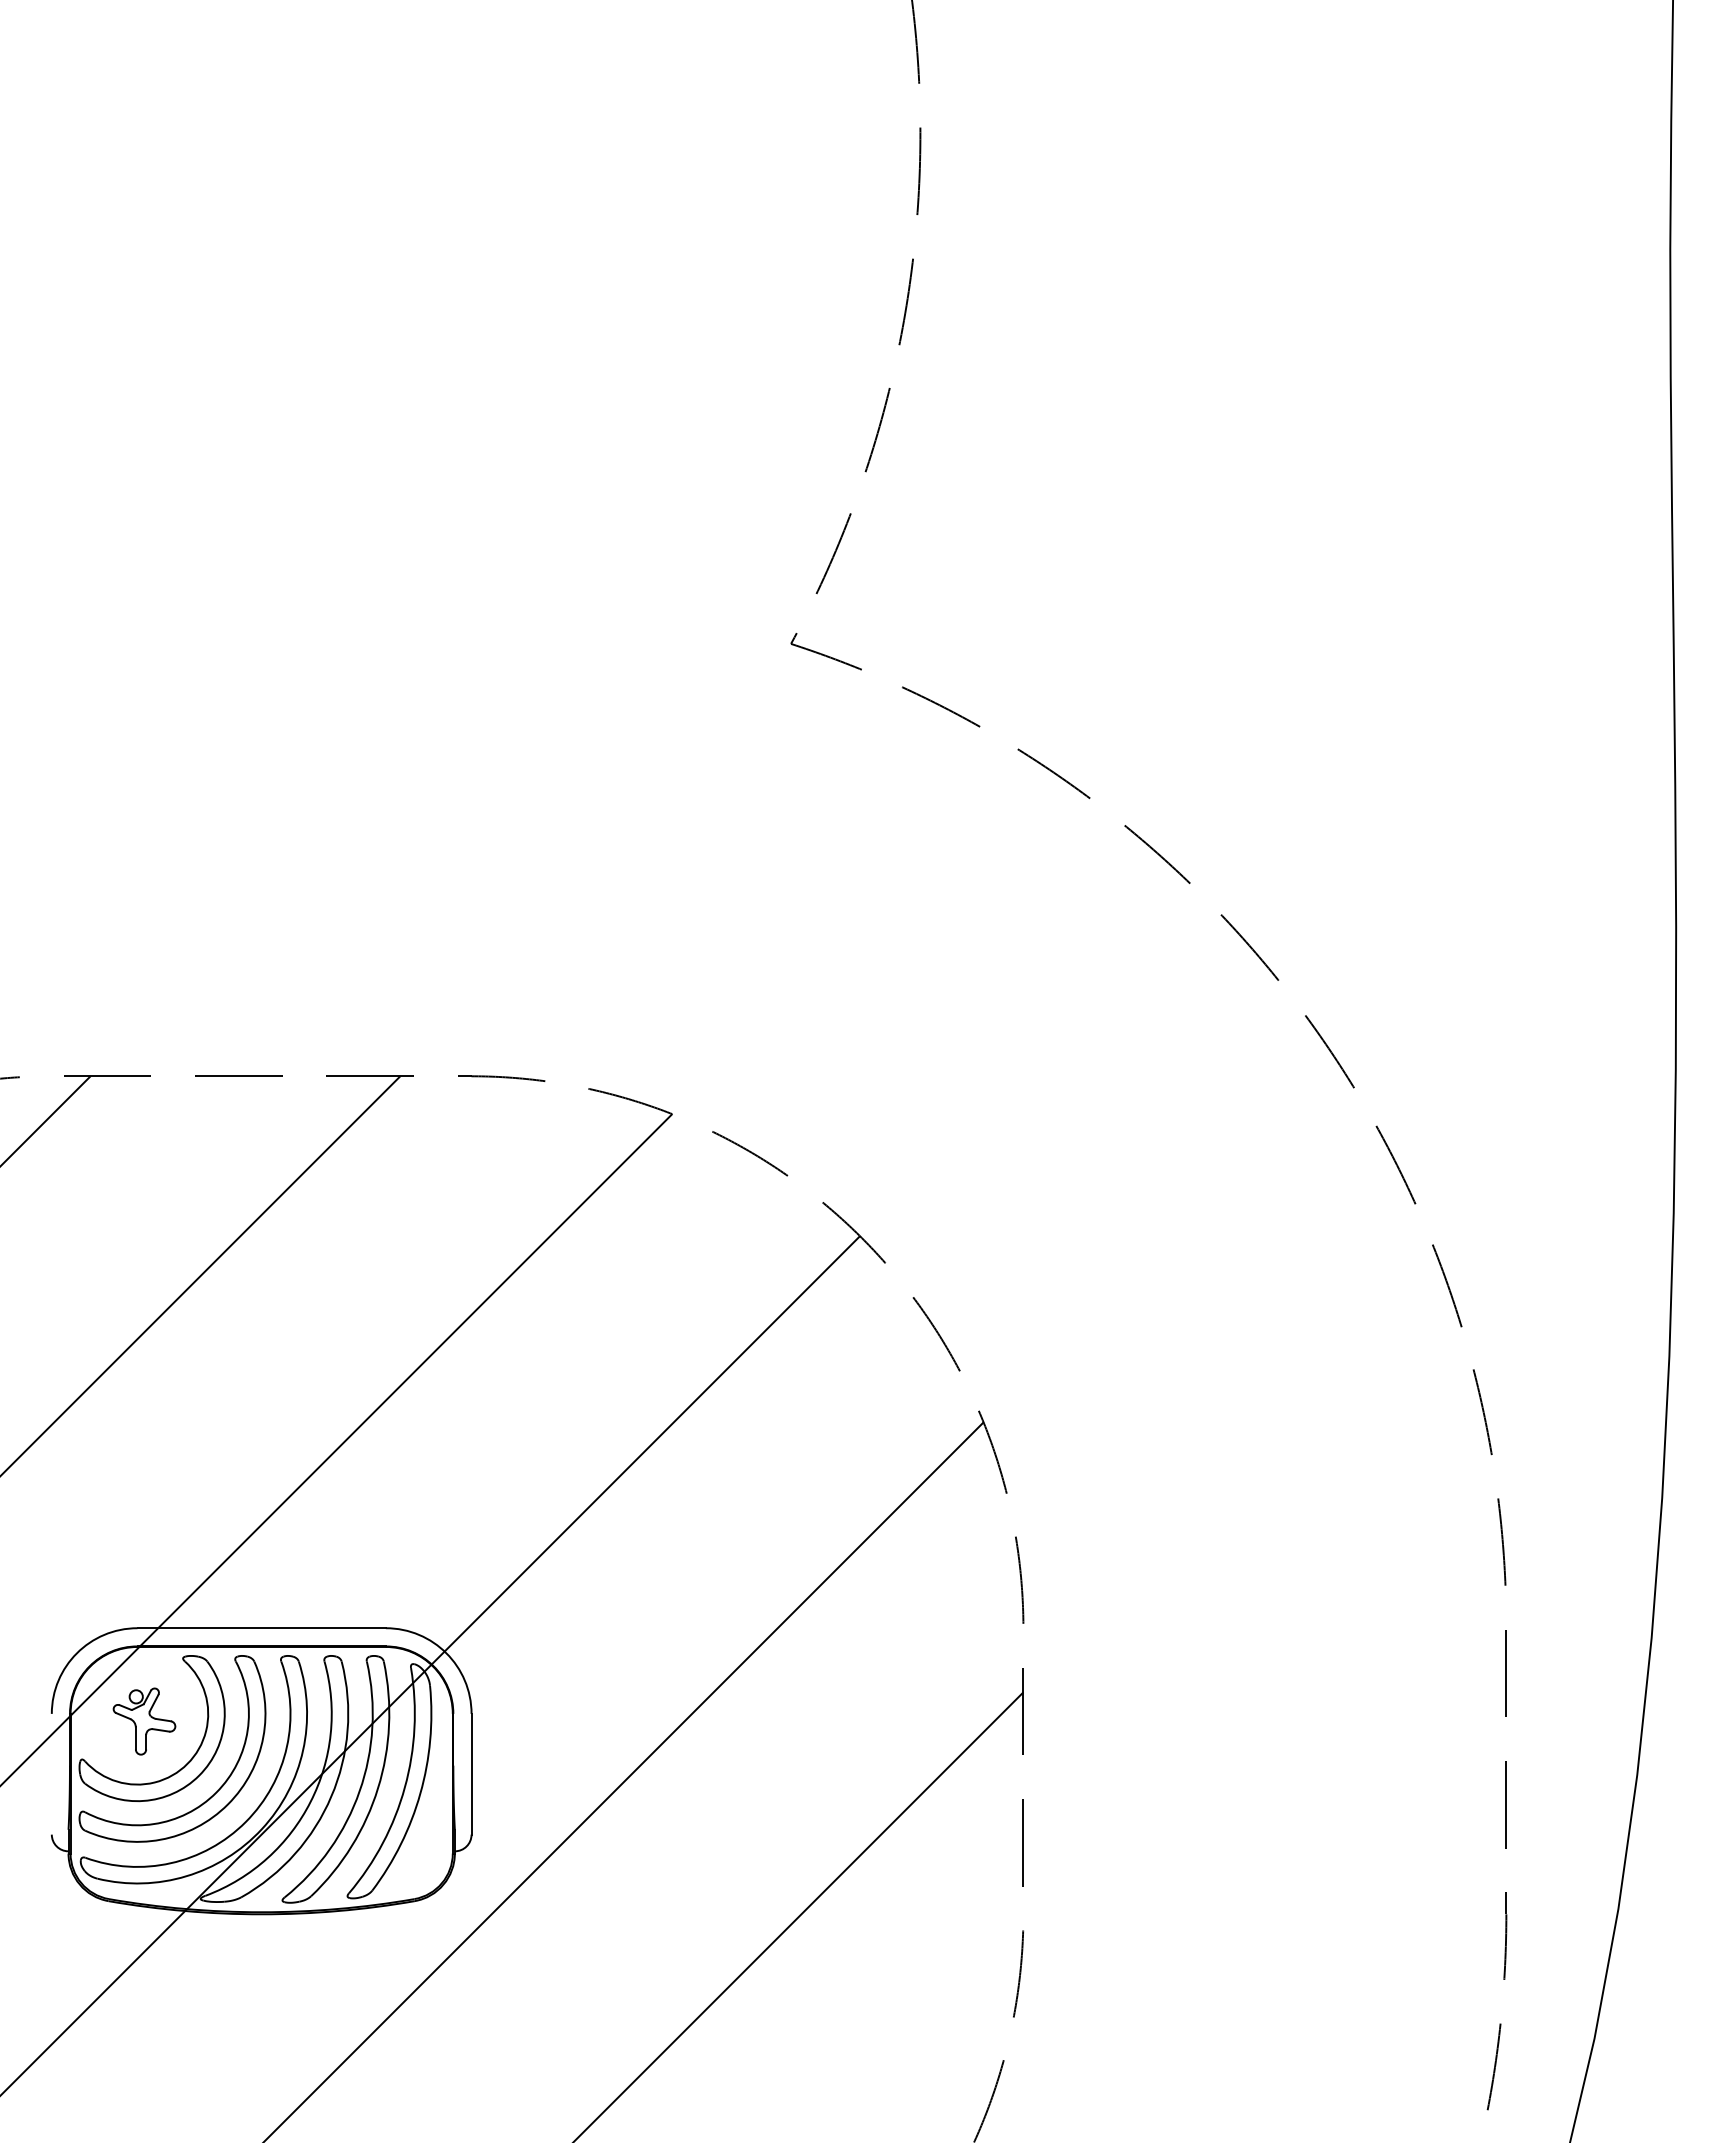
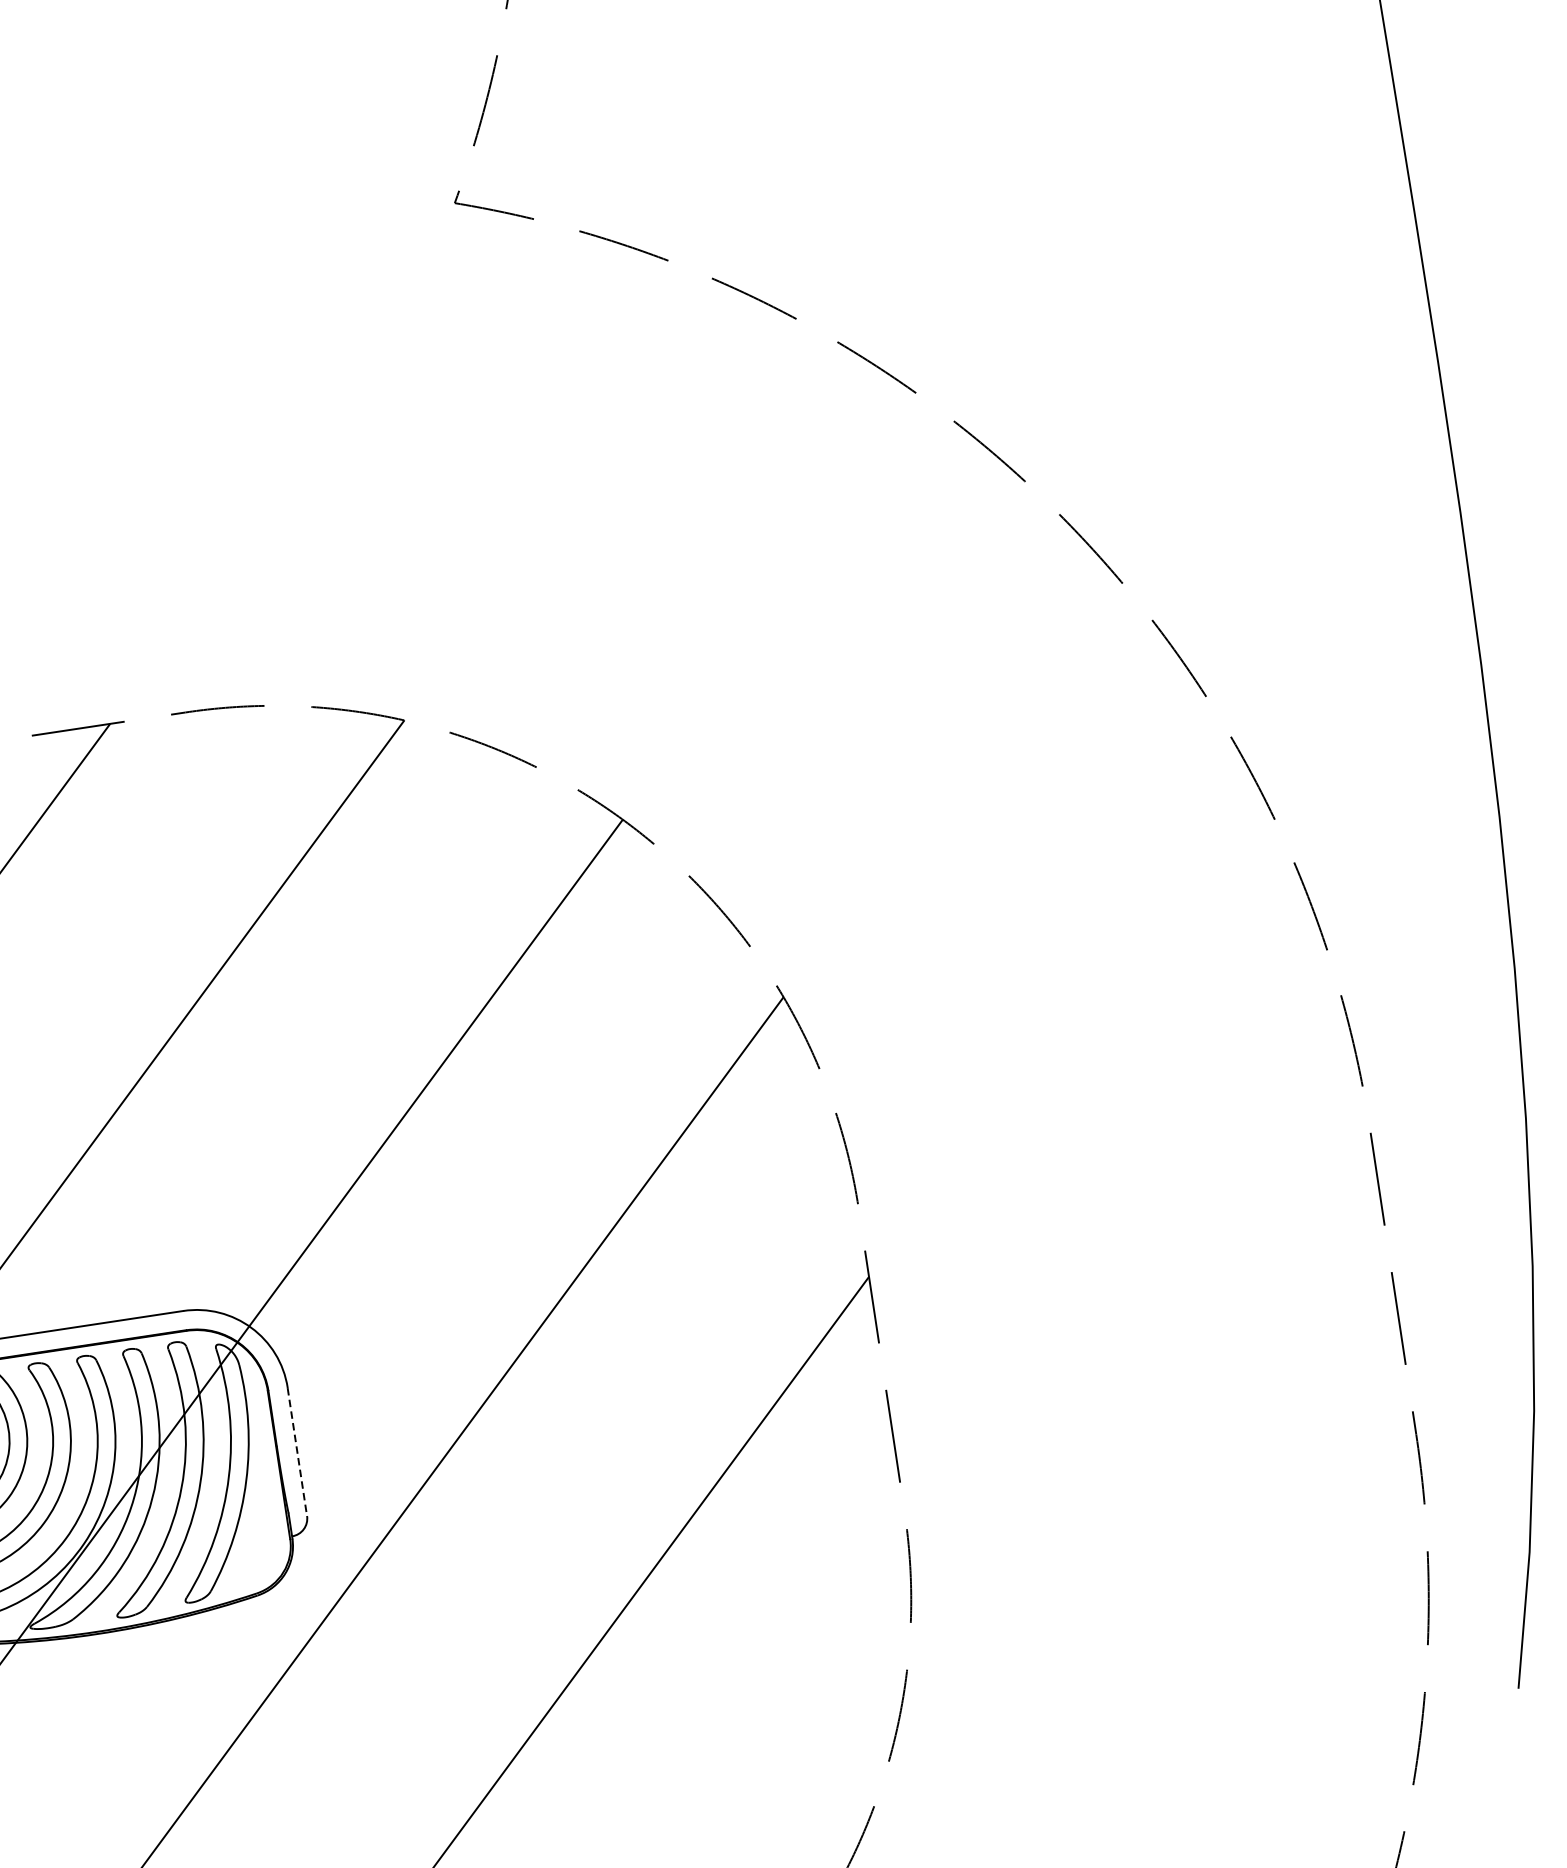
line: (471, 1774) -> (297, 1452), solid -> dashed

